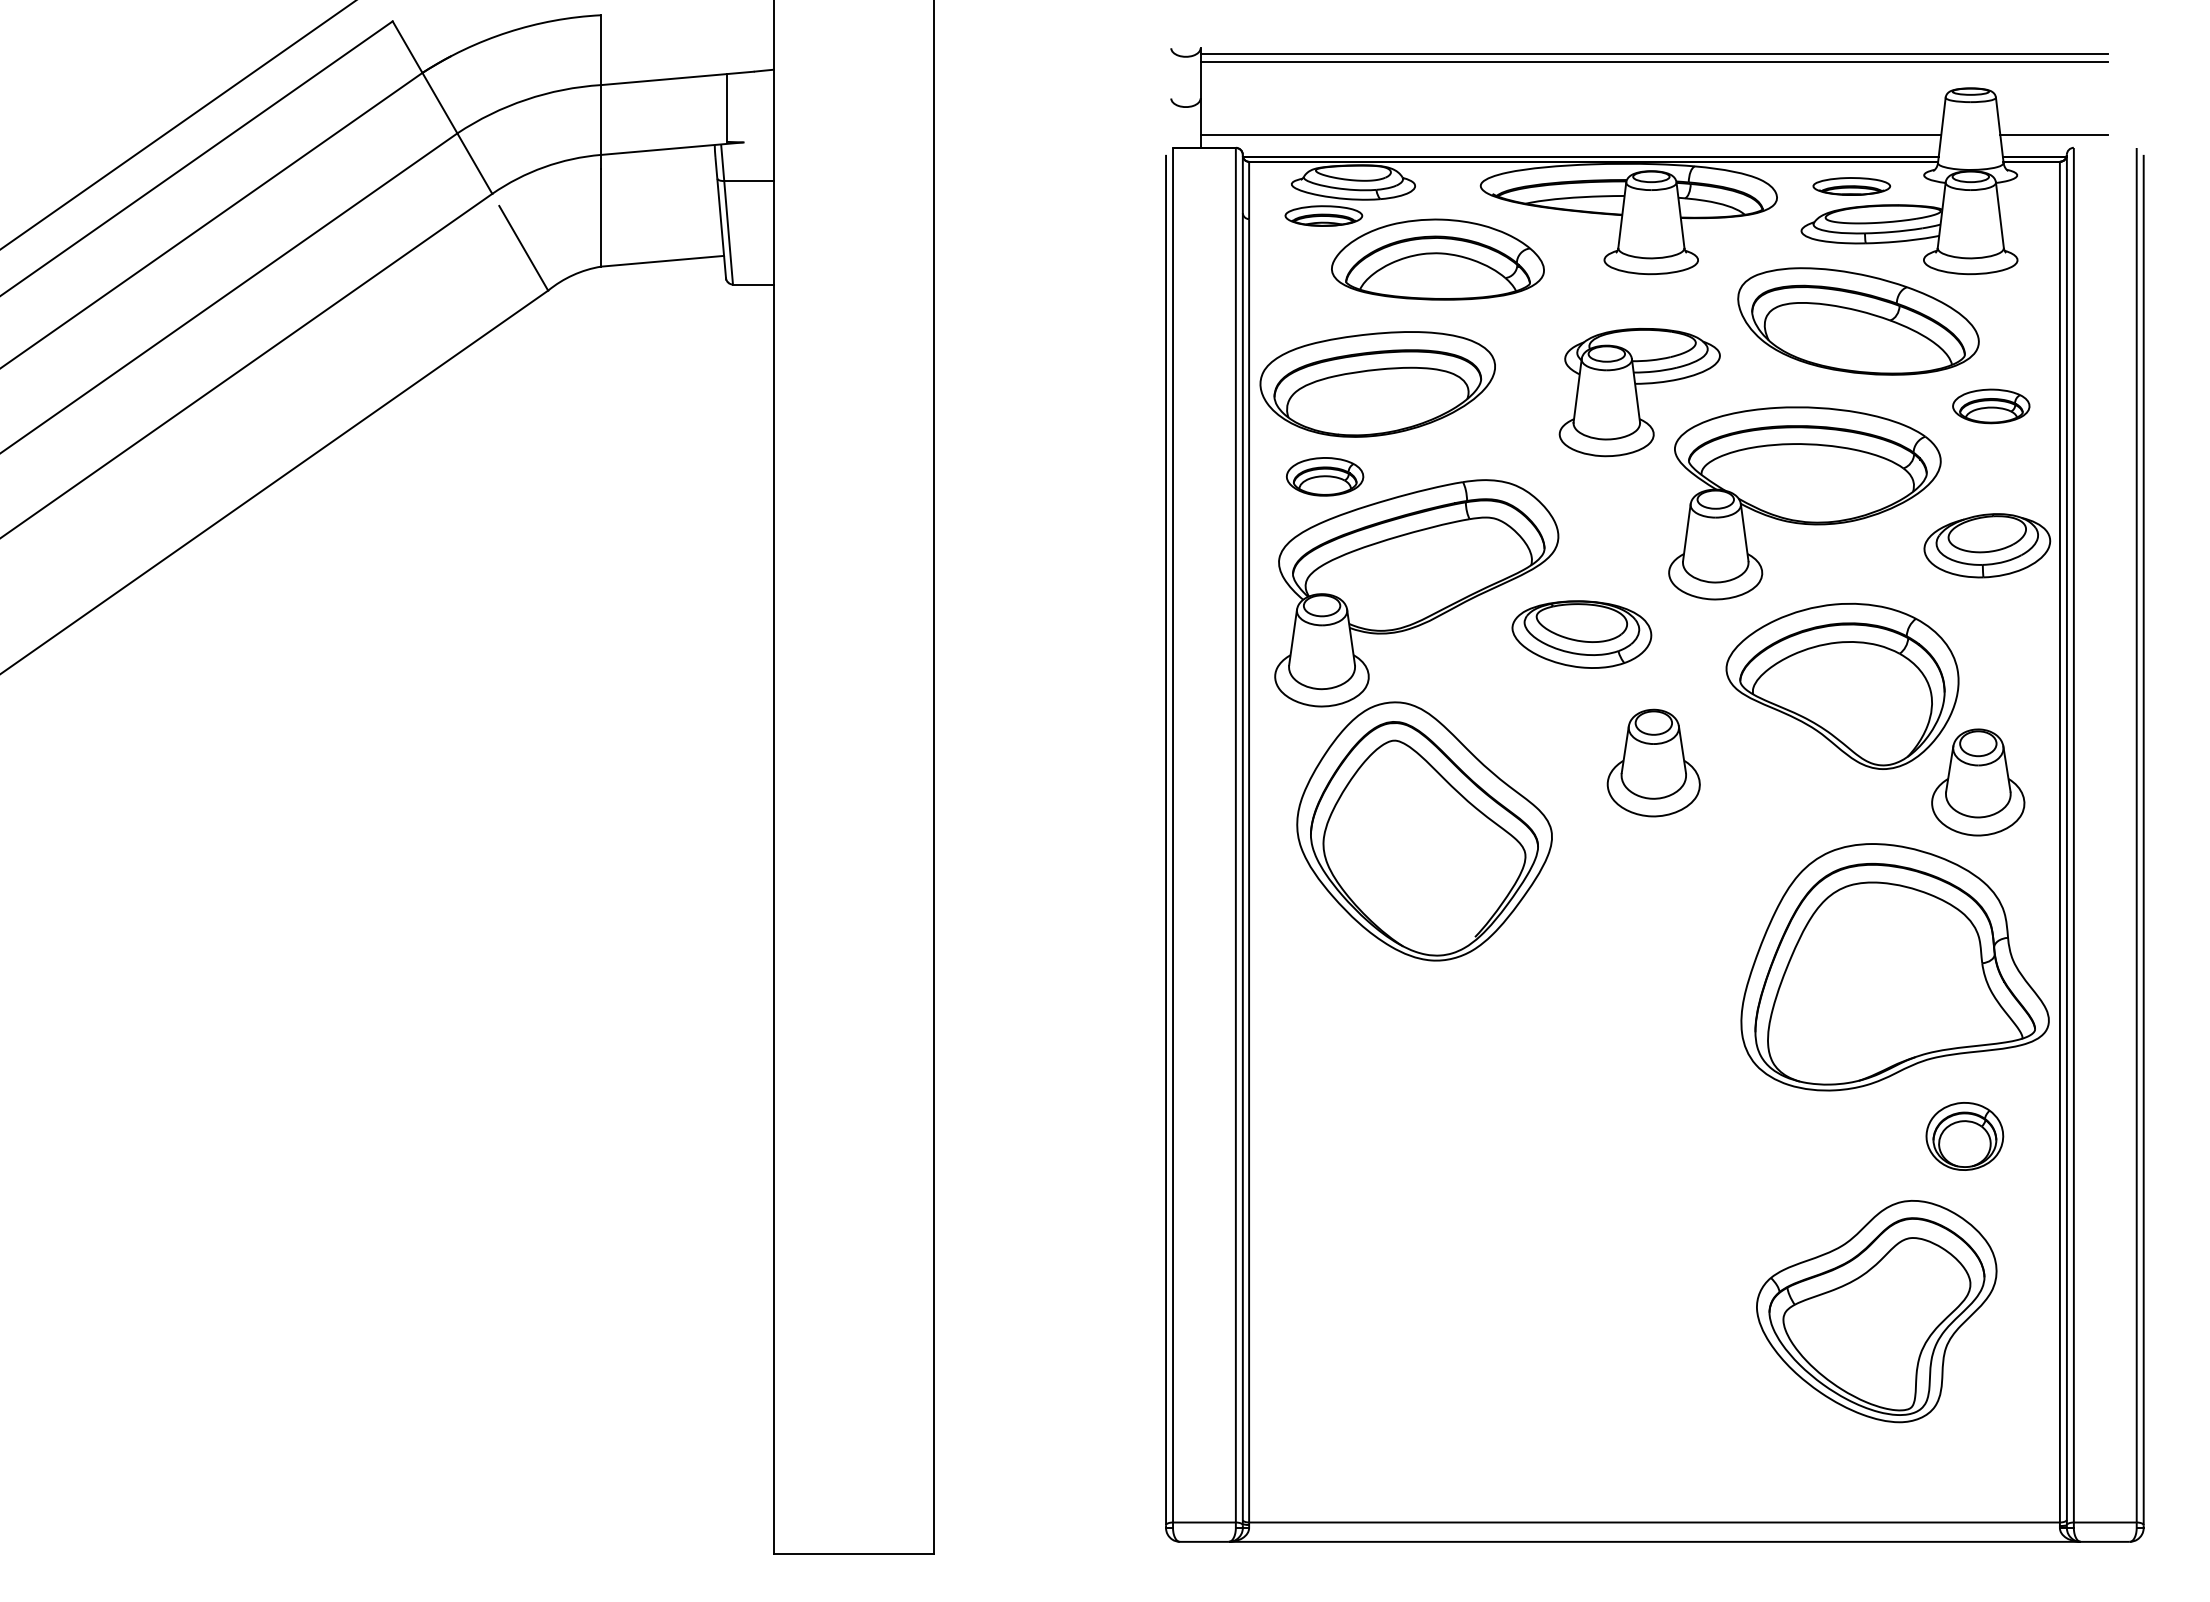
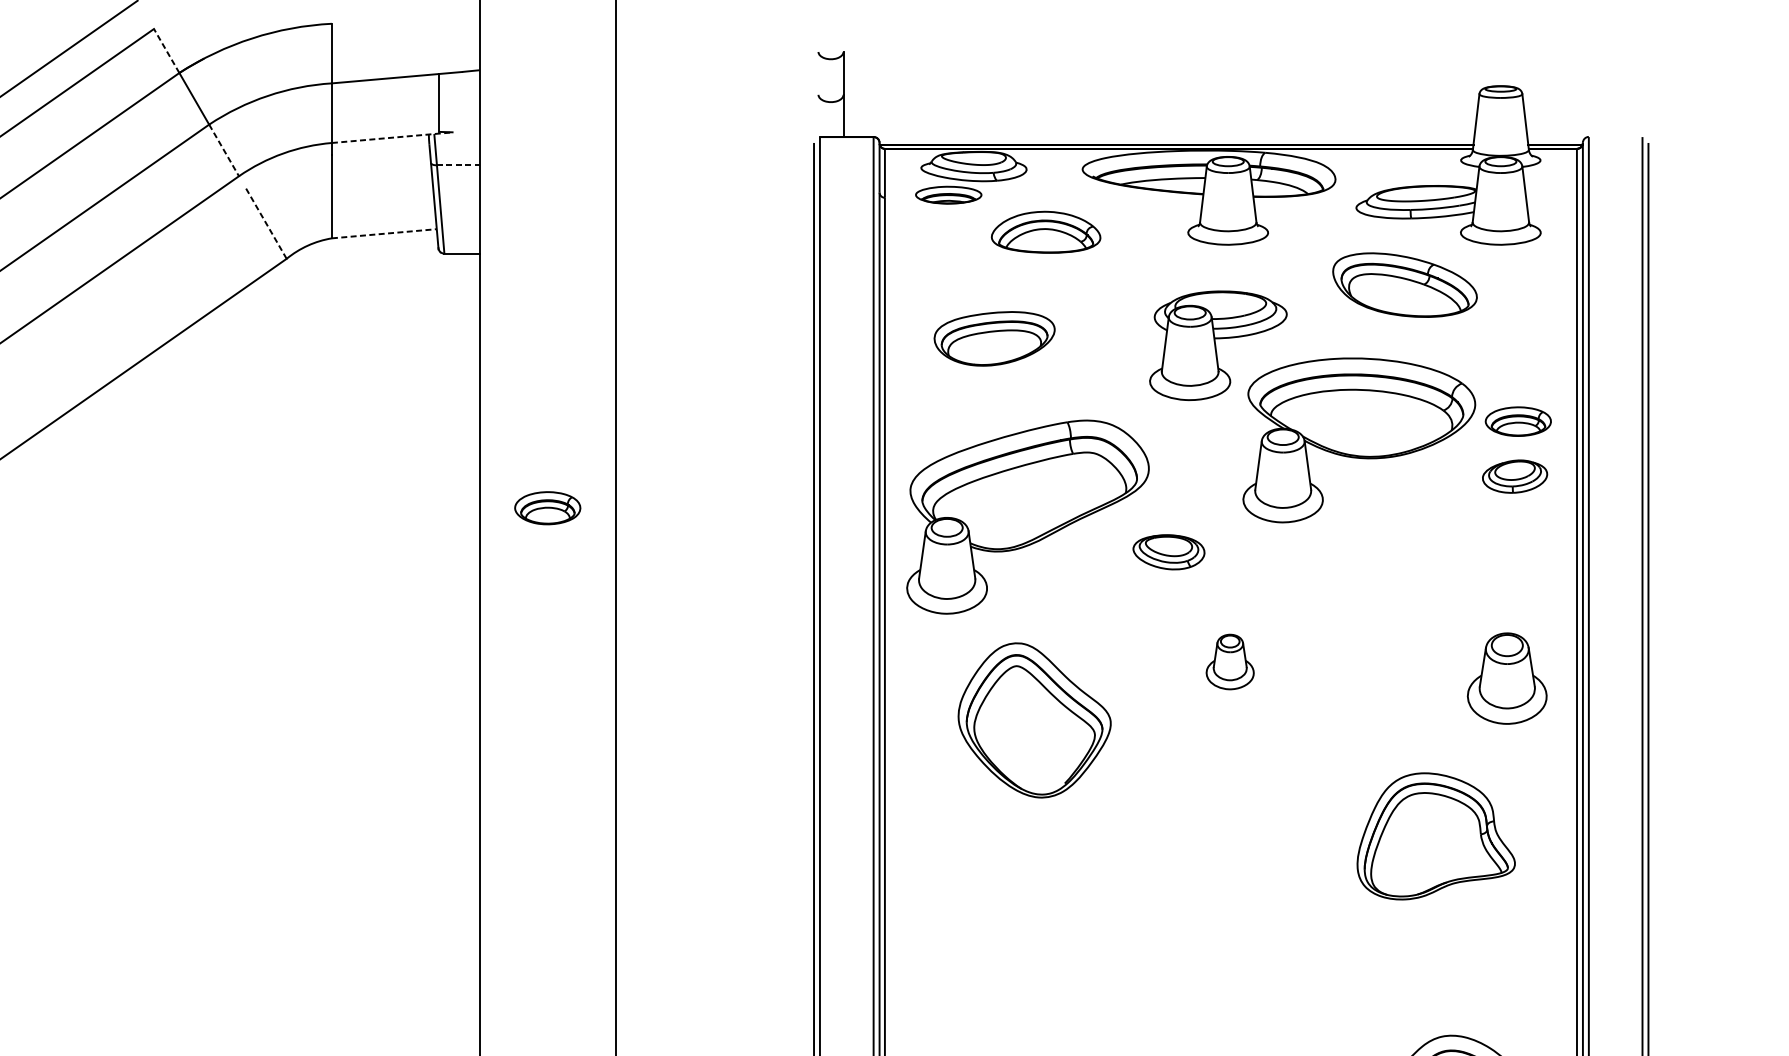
line: (407, 47) -> (166, 51), solid -> dashed
line: (1654, 54) -> (1230, 57), removed
line: (1654, 62) -> (1230, 64), removed
line: (1570, 135) -> (1159, 126), removed
line: (2054, 135) -> (1572, 126), removed
line: (672, 148) -> (392, 137), solid -> dashed
line: (474, 163) -> (223, 150), solid -> dashed
line: (749, 181) -> (458, 165), solid -> dashed
part: (1851, 186) -> (1399, 169), removed
line: (523, 248) -> (265, 222), solid -> dashed
part: (1437, 259) -> (1045, 232), size x0.6
line: (662, 261) -> (384, 233), solid -> dashed
part: (1858, 321) -> (1405, 285), size x0.7
part: (1377, 384) -> (994, 338), size x0.6
part: (1991, 406) -> (1518, 421), moved
part: (1325, 476) -> (548, 507), moved
part: (1987, 545) -> (1515, 476), size x0.6
part: (1581, 634) -> (1168, 552), size x0.6
part: (1842, 685) -> (1391, 595), removed
part: (1653, 762) -> (1230, 661), size x0.6
part: (1424, 831) -> (1034, 720), size x0.7
part: (1894, 967) -> (1435, 836), size x0.6
part: (1964, 1136) -> (1495, 980), removed

